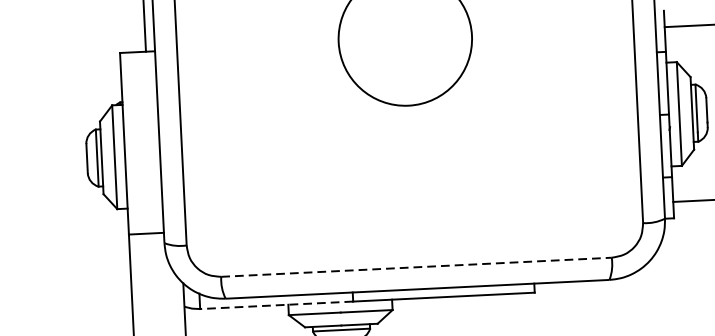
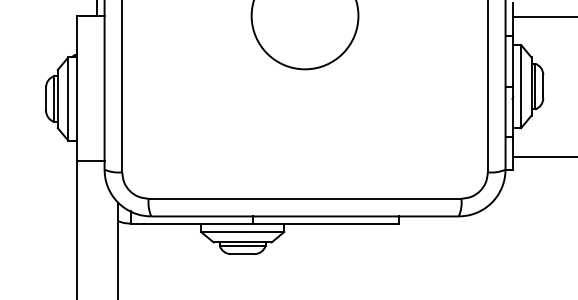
line: (417, 266) -> (305, 198), dashed -> solid
line: (276, 305) -> (191, 223), dashed -> solid

